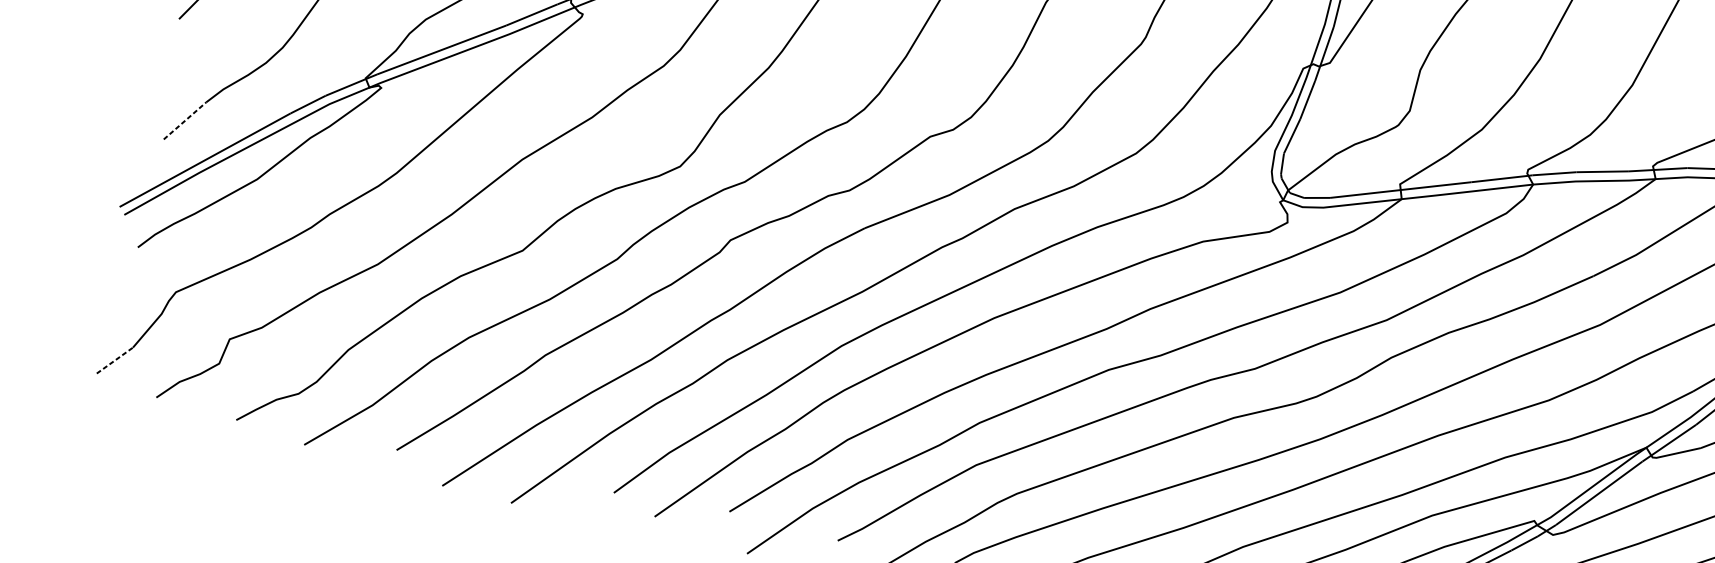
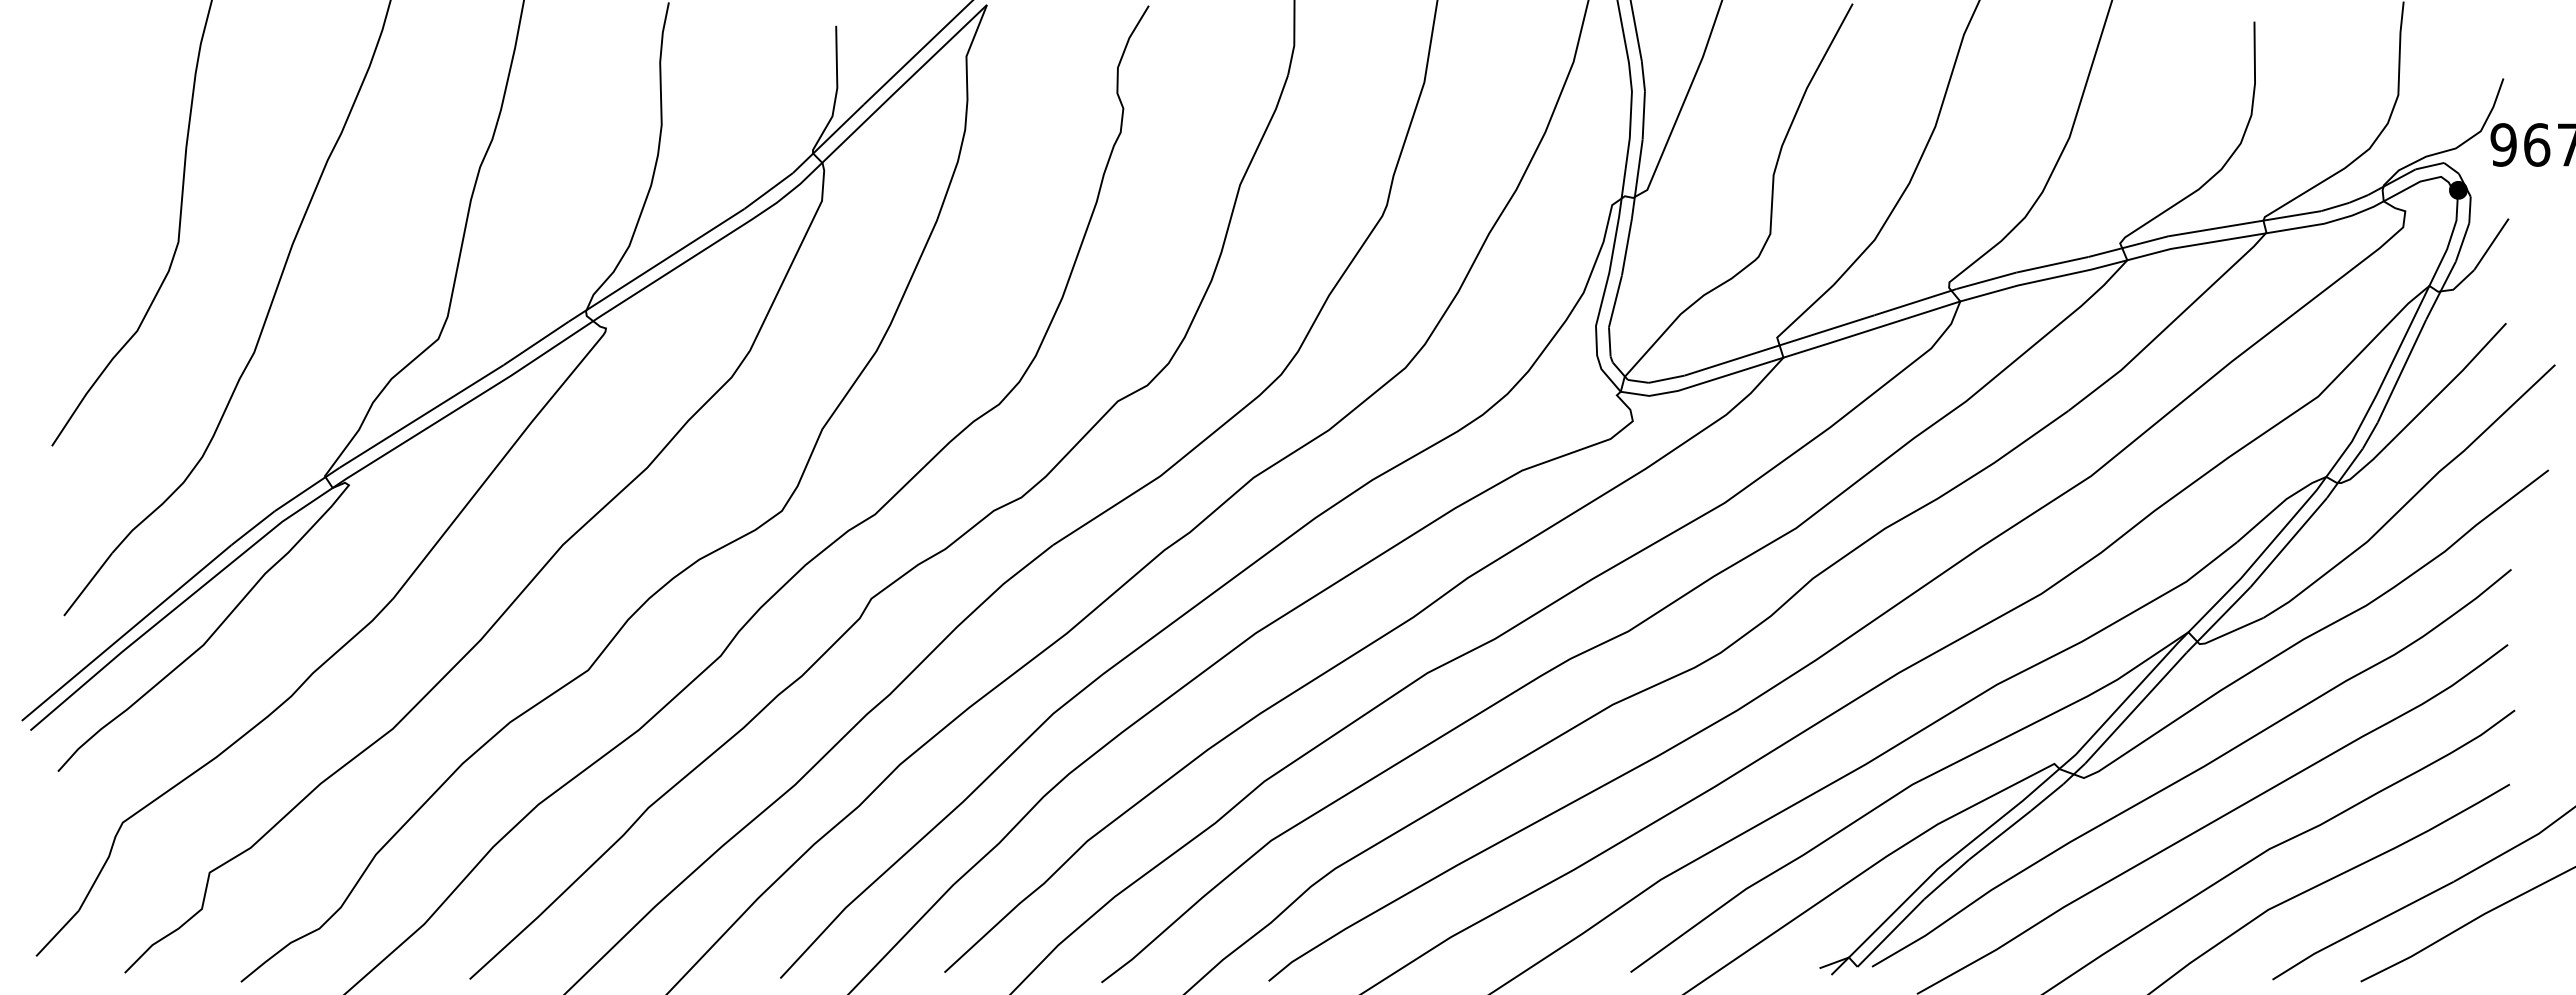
line: (185, 120) -> (88, 584), dashed -> solid
line: (114, 360) -> (57, 933), dashed -> solid

